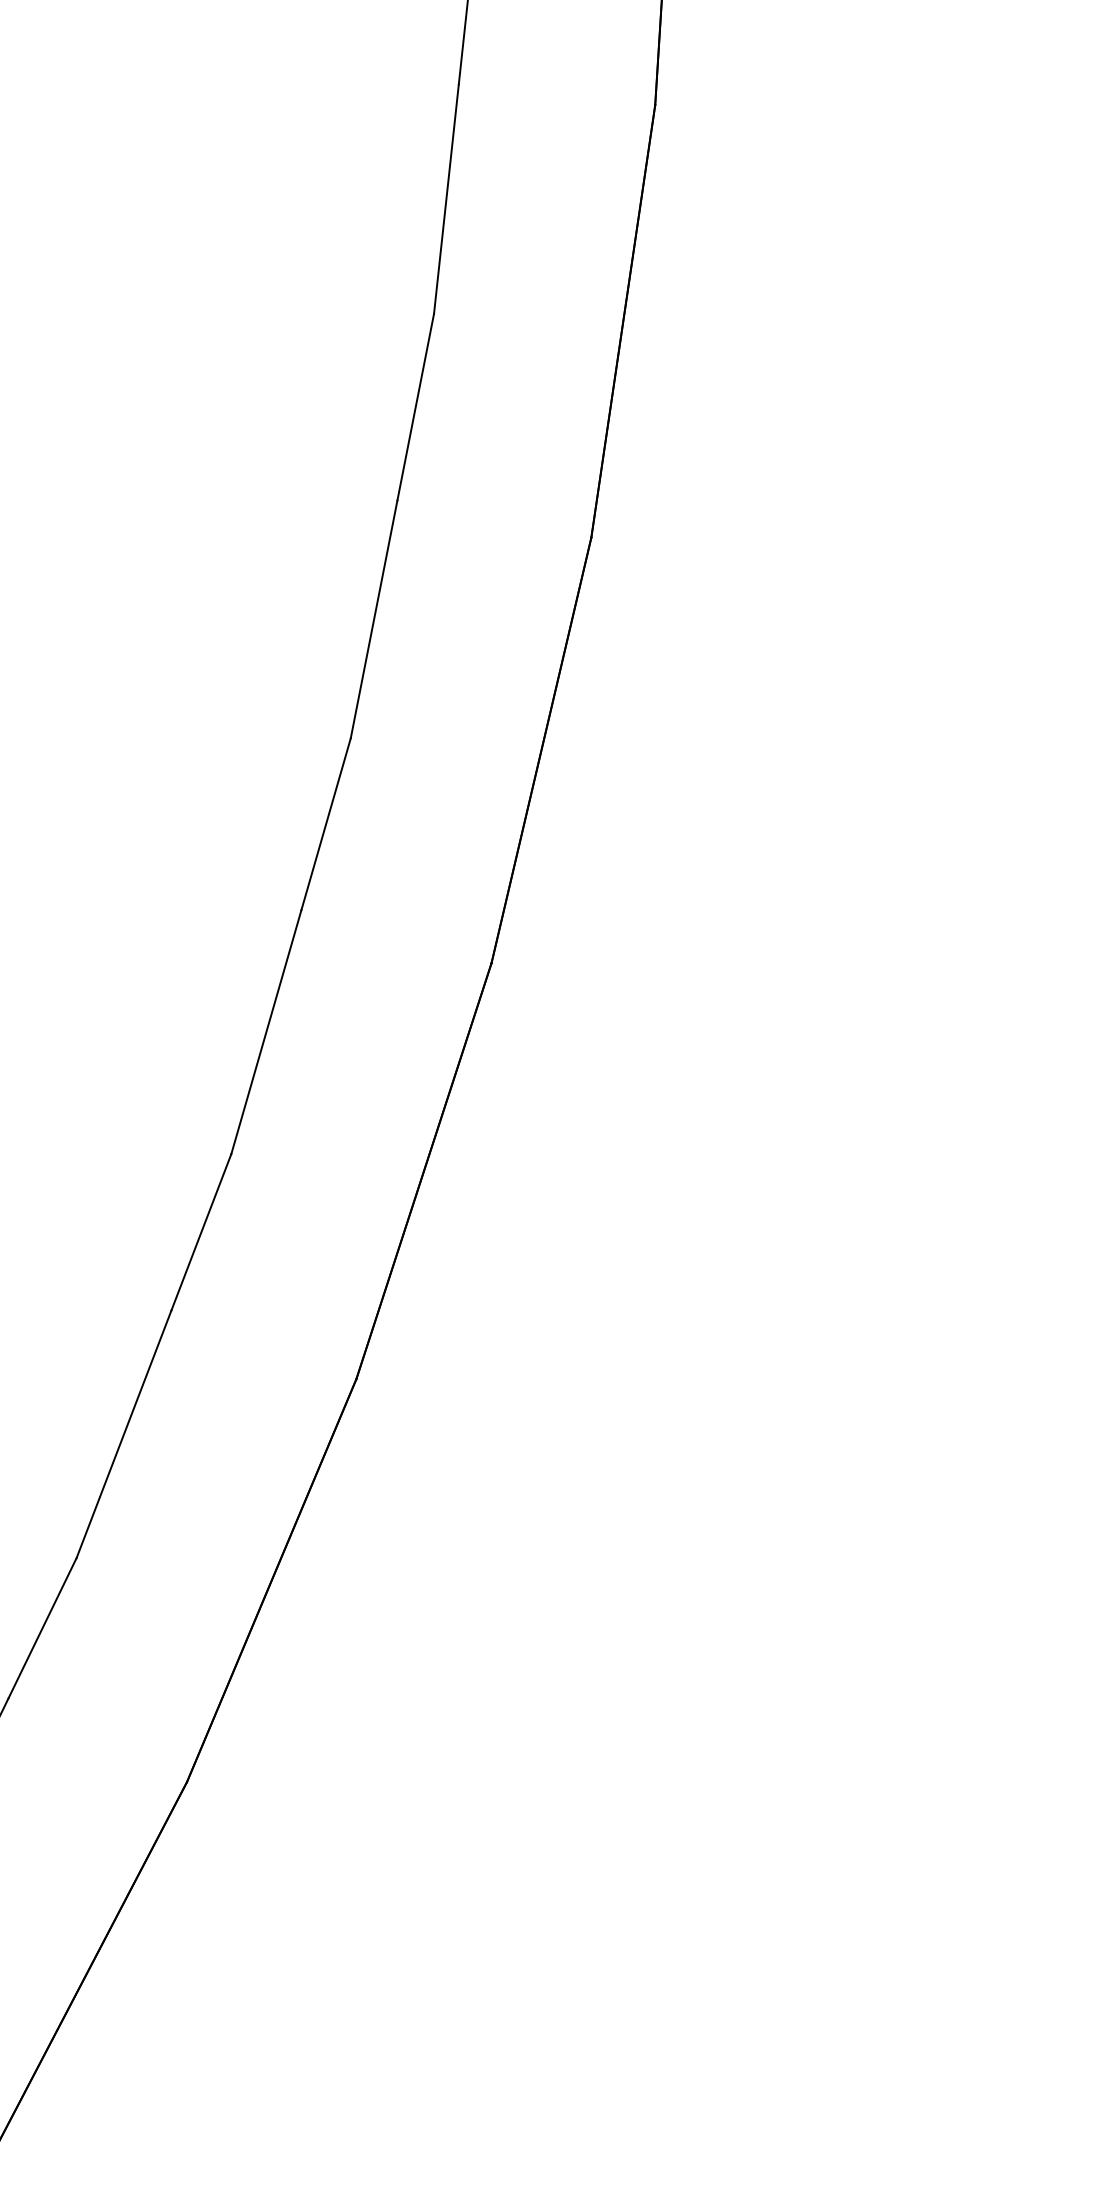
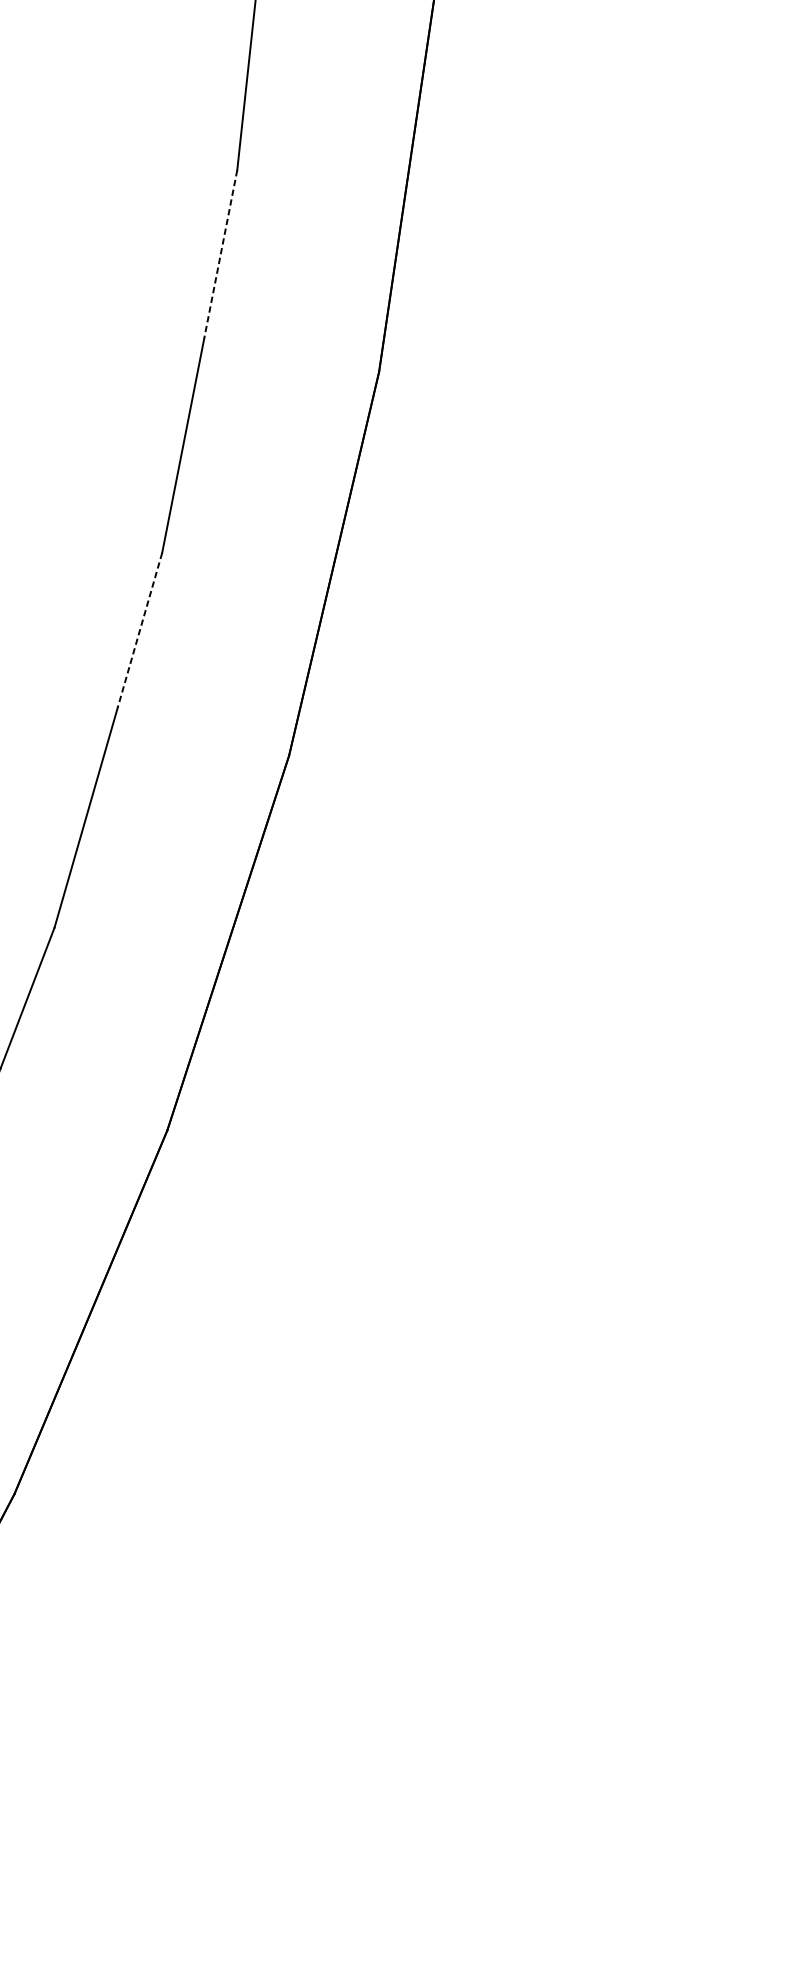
line: (415, 407) -> (220, 254), solid -> dashed
line: (325, 824) -> (139, 630), solid -> dashed

